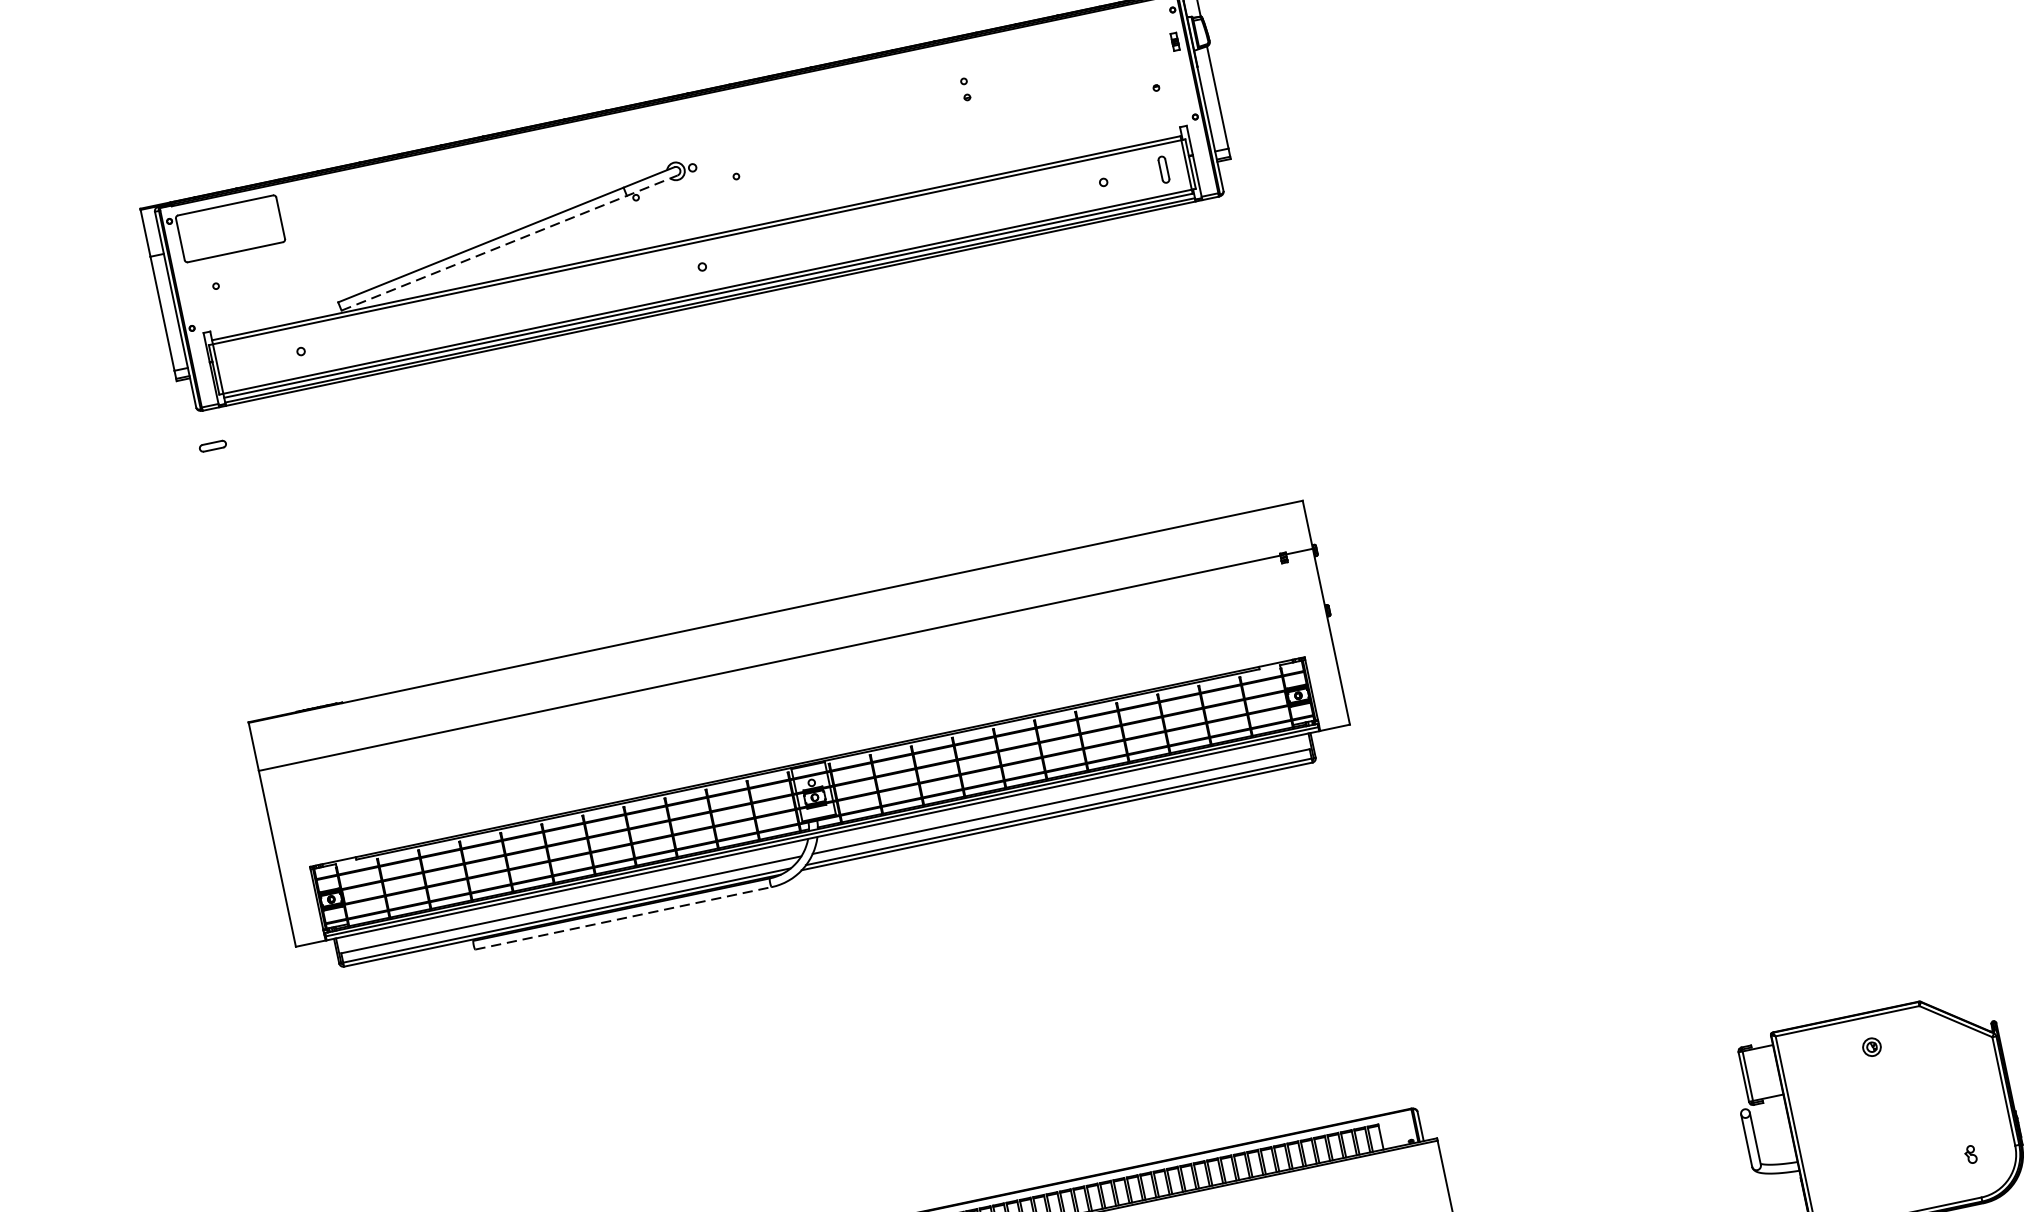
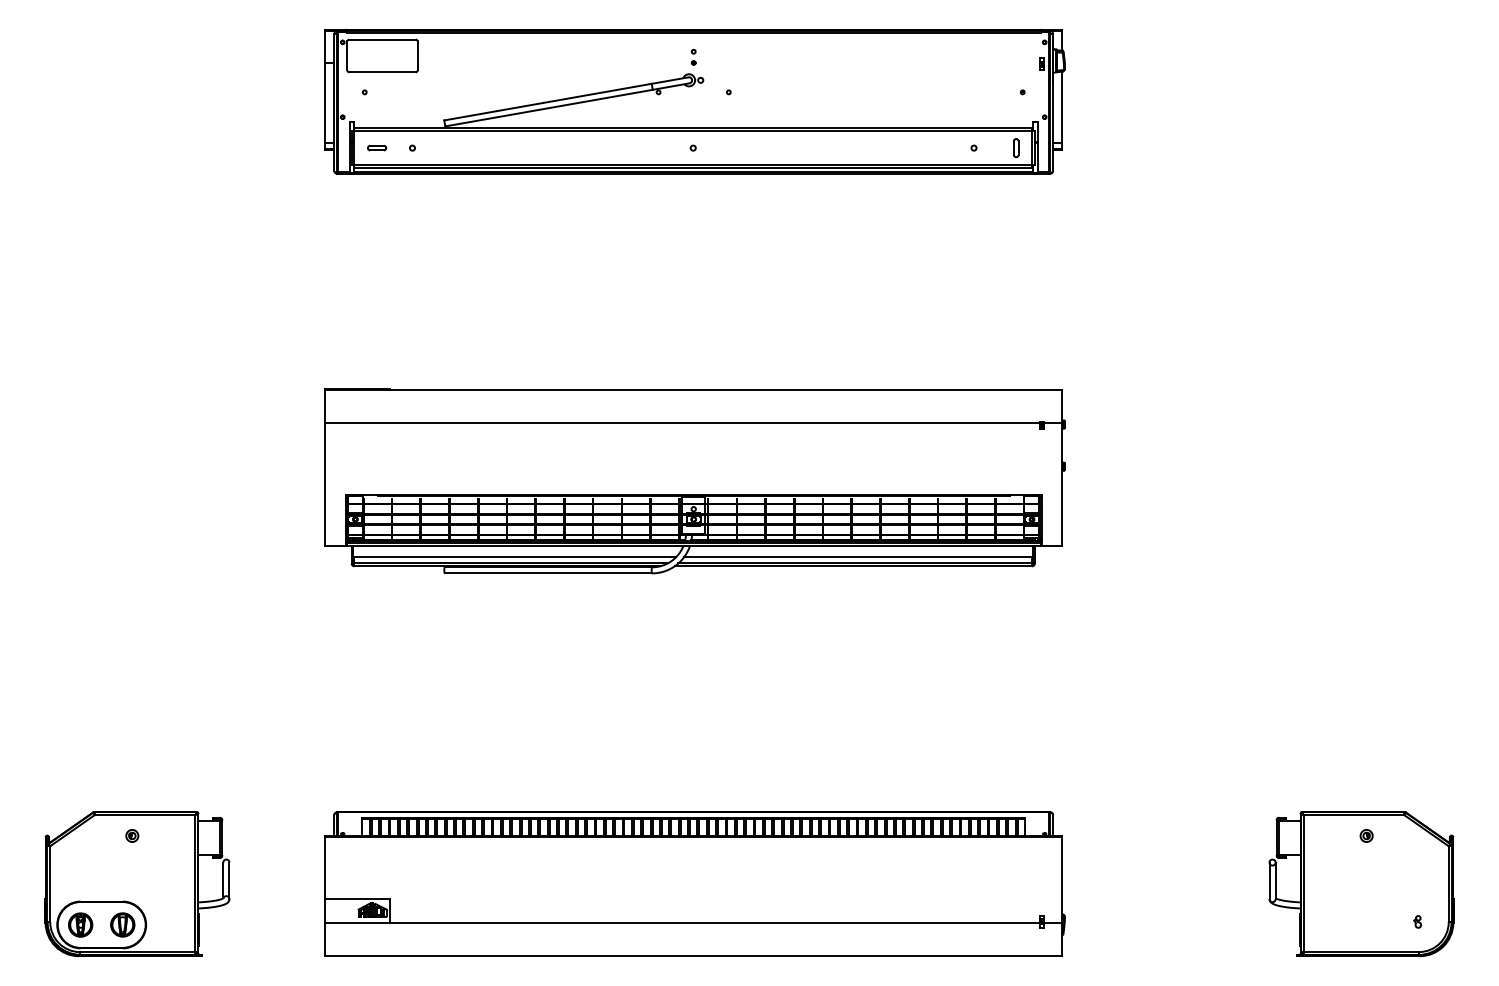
part: (965, 88) -> (693, 56), moved
line: (509, 242) -> (567, 104), dashed -> solid
part: (212, 446) -> (376, 148), moved
line: (623, 918) -> (548, 573), dashed -> solid

